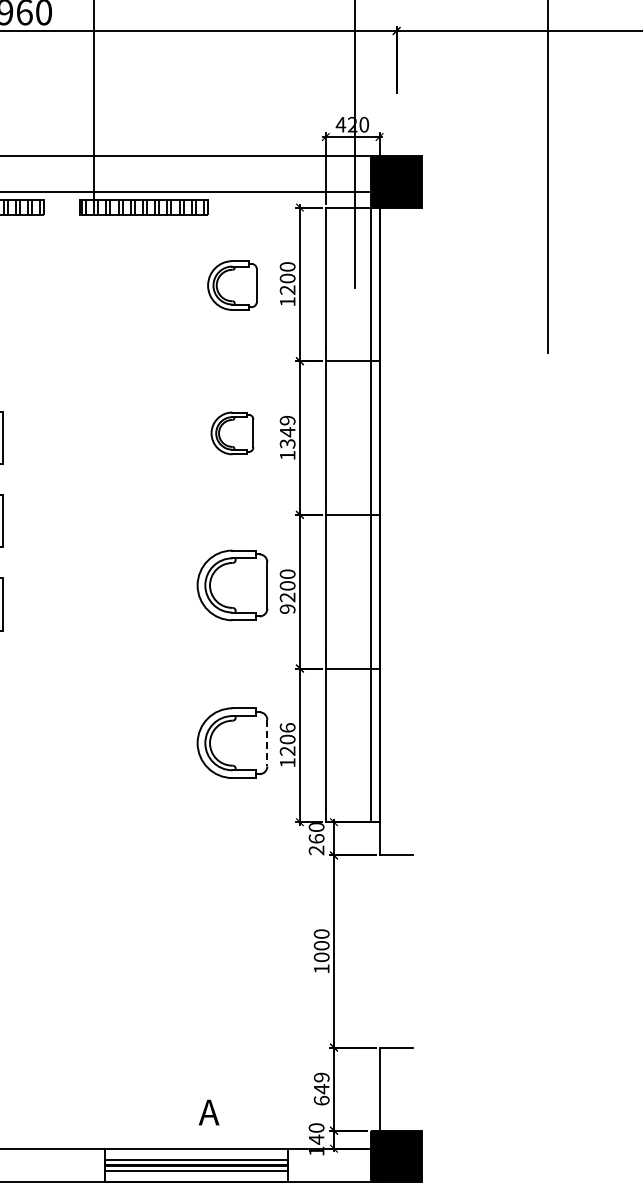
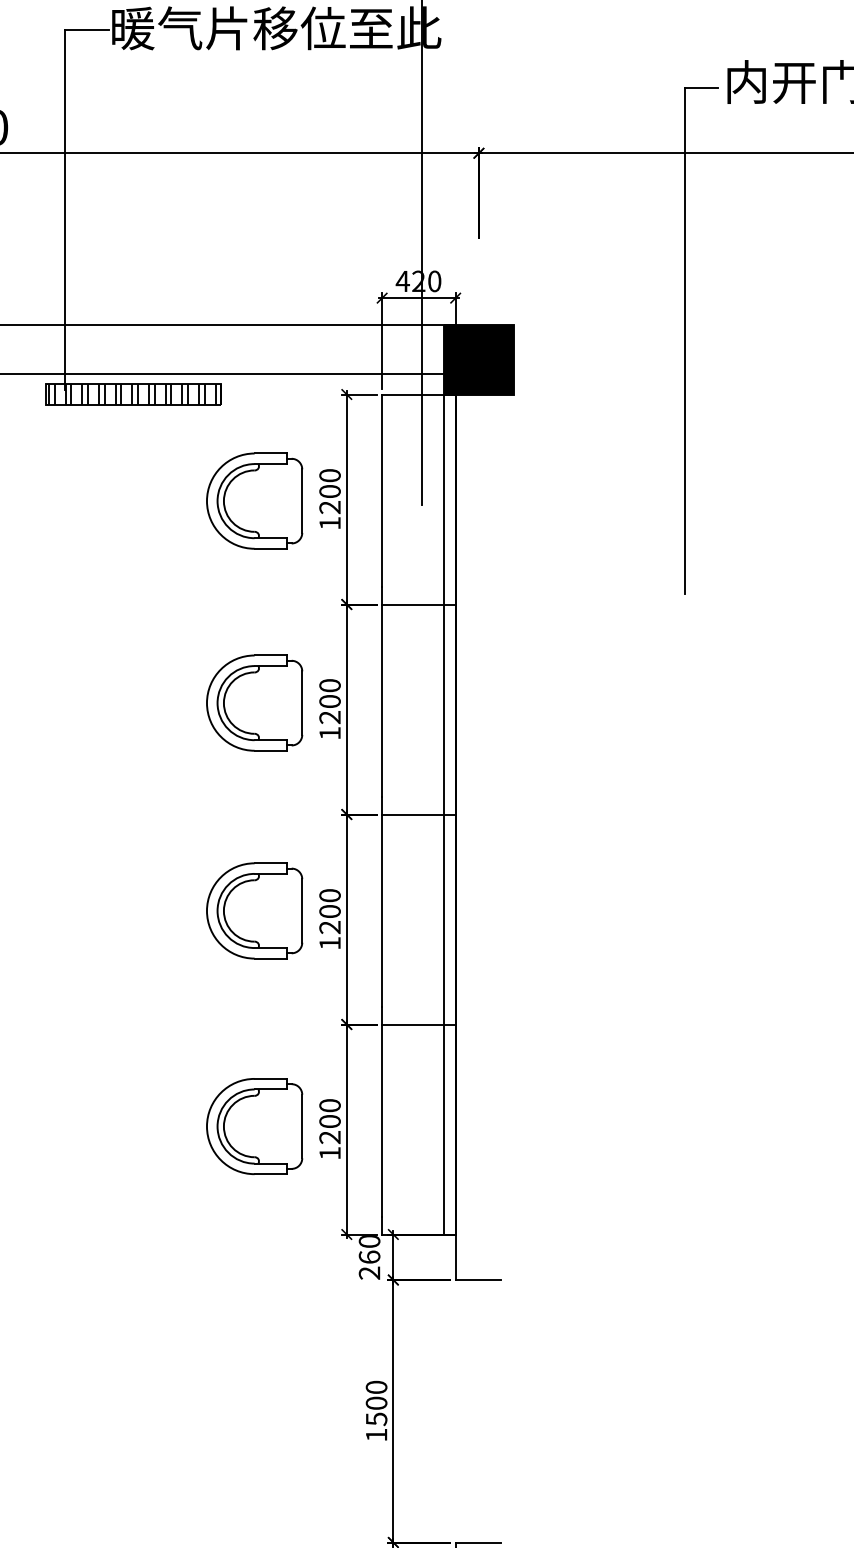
part: (232, 285) -> (254, 501), size x1.43
text: (287, 431) -> (329, 700), 1349 -> 1200
part: (232, 433) -> (254, 703), size x1.67
text: (287, 608) -> (329, 942), 9200 -> 1200
text: (287, 727) -> (329, 1105), 1206 -> 1200
line: (267, 743) -> (302, 1126), dashed -> solid
text: (321, 957) -> (376, 1419), 1000 -> 1500

